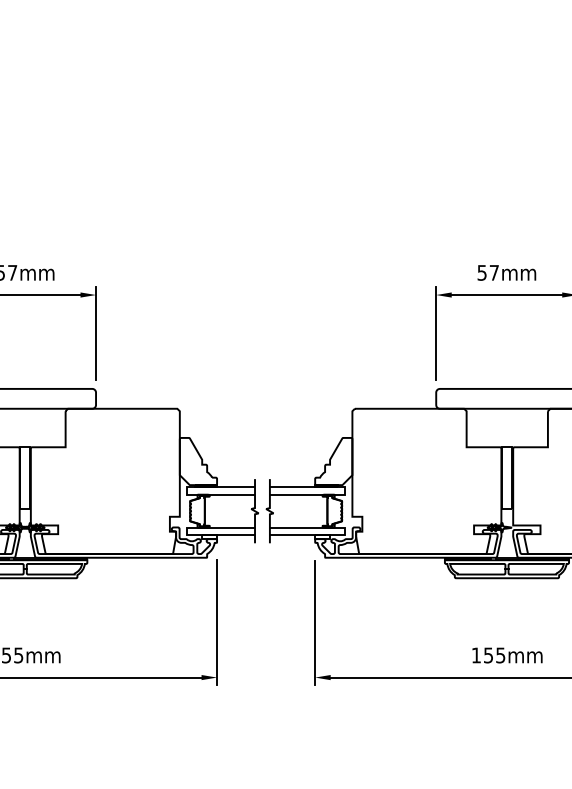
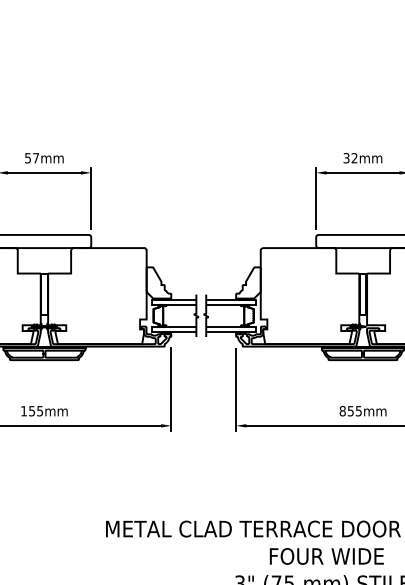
text: (488, 273) -> (350, 158), 57mm -> 32mm
text: (476, 655) -> (342, 411), 155mm -> 855mm

